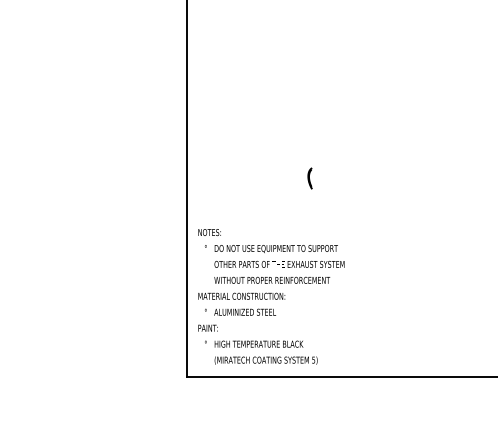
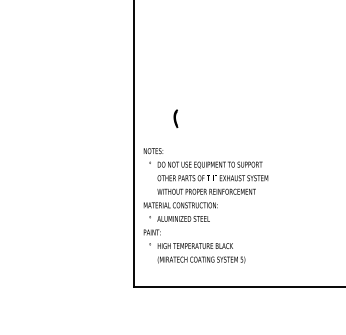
part: (309, 178) -> (175, 118), moved
text: (271, 296) -> (206, 205), moved

